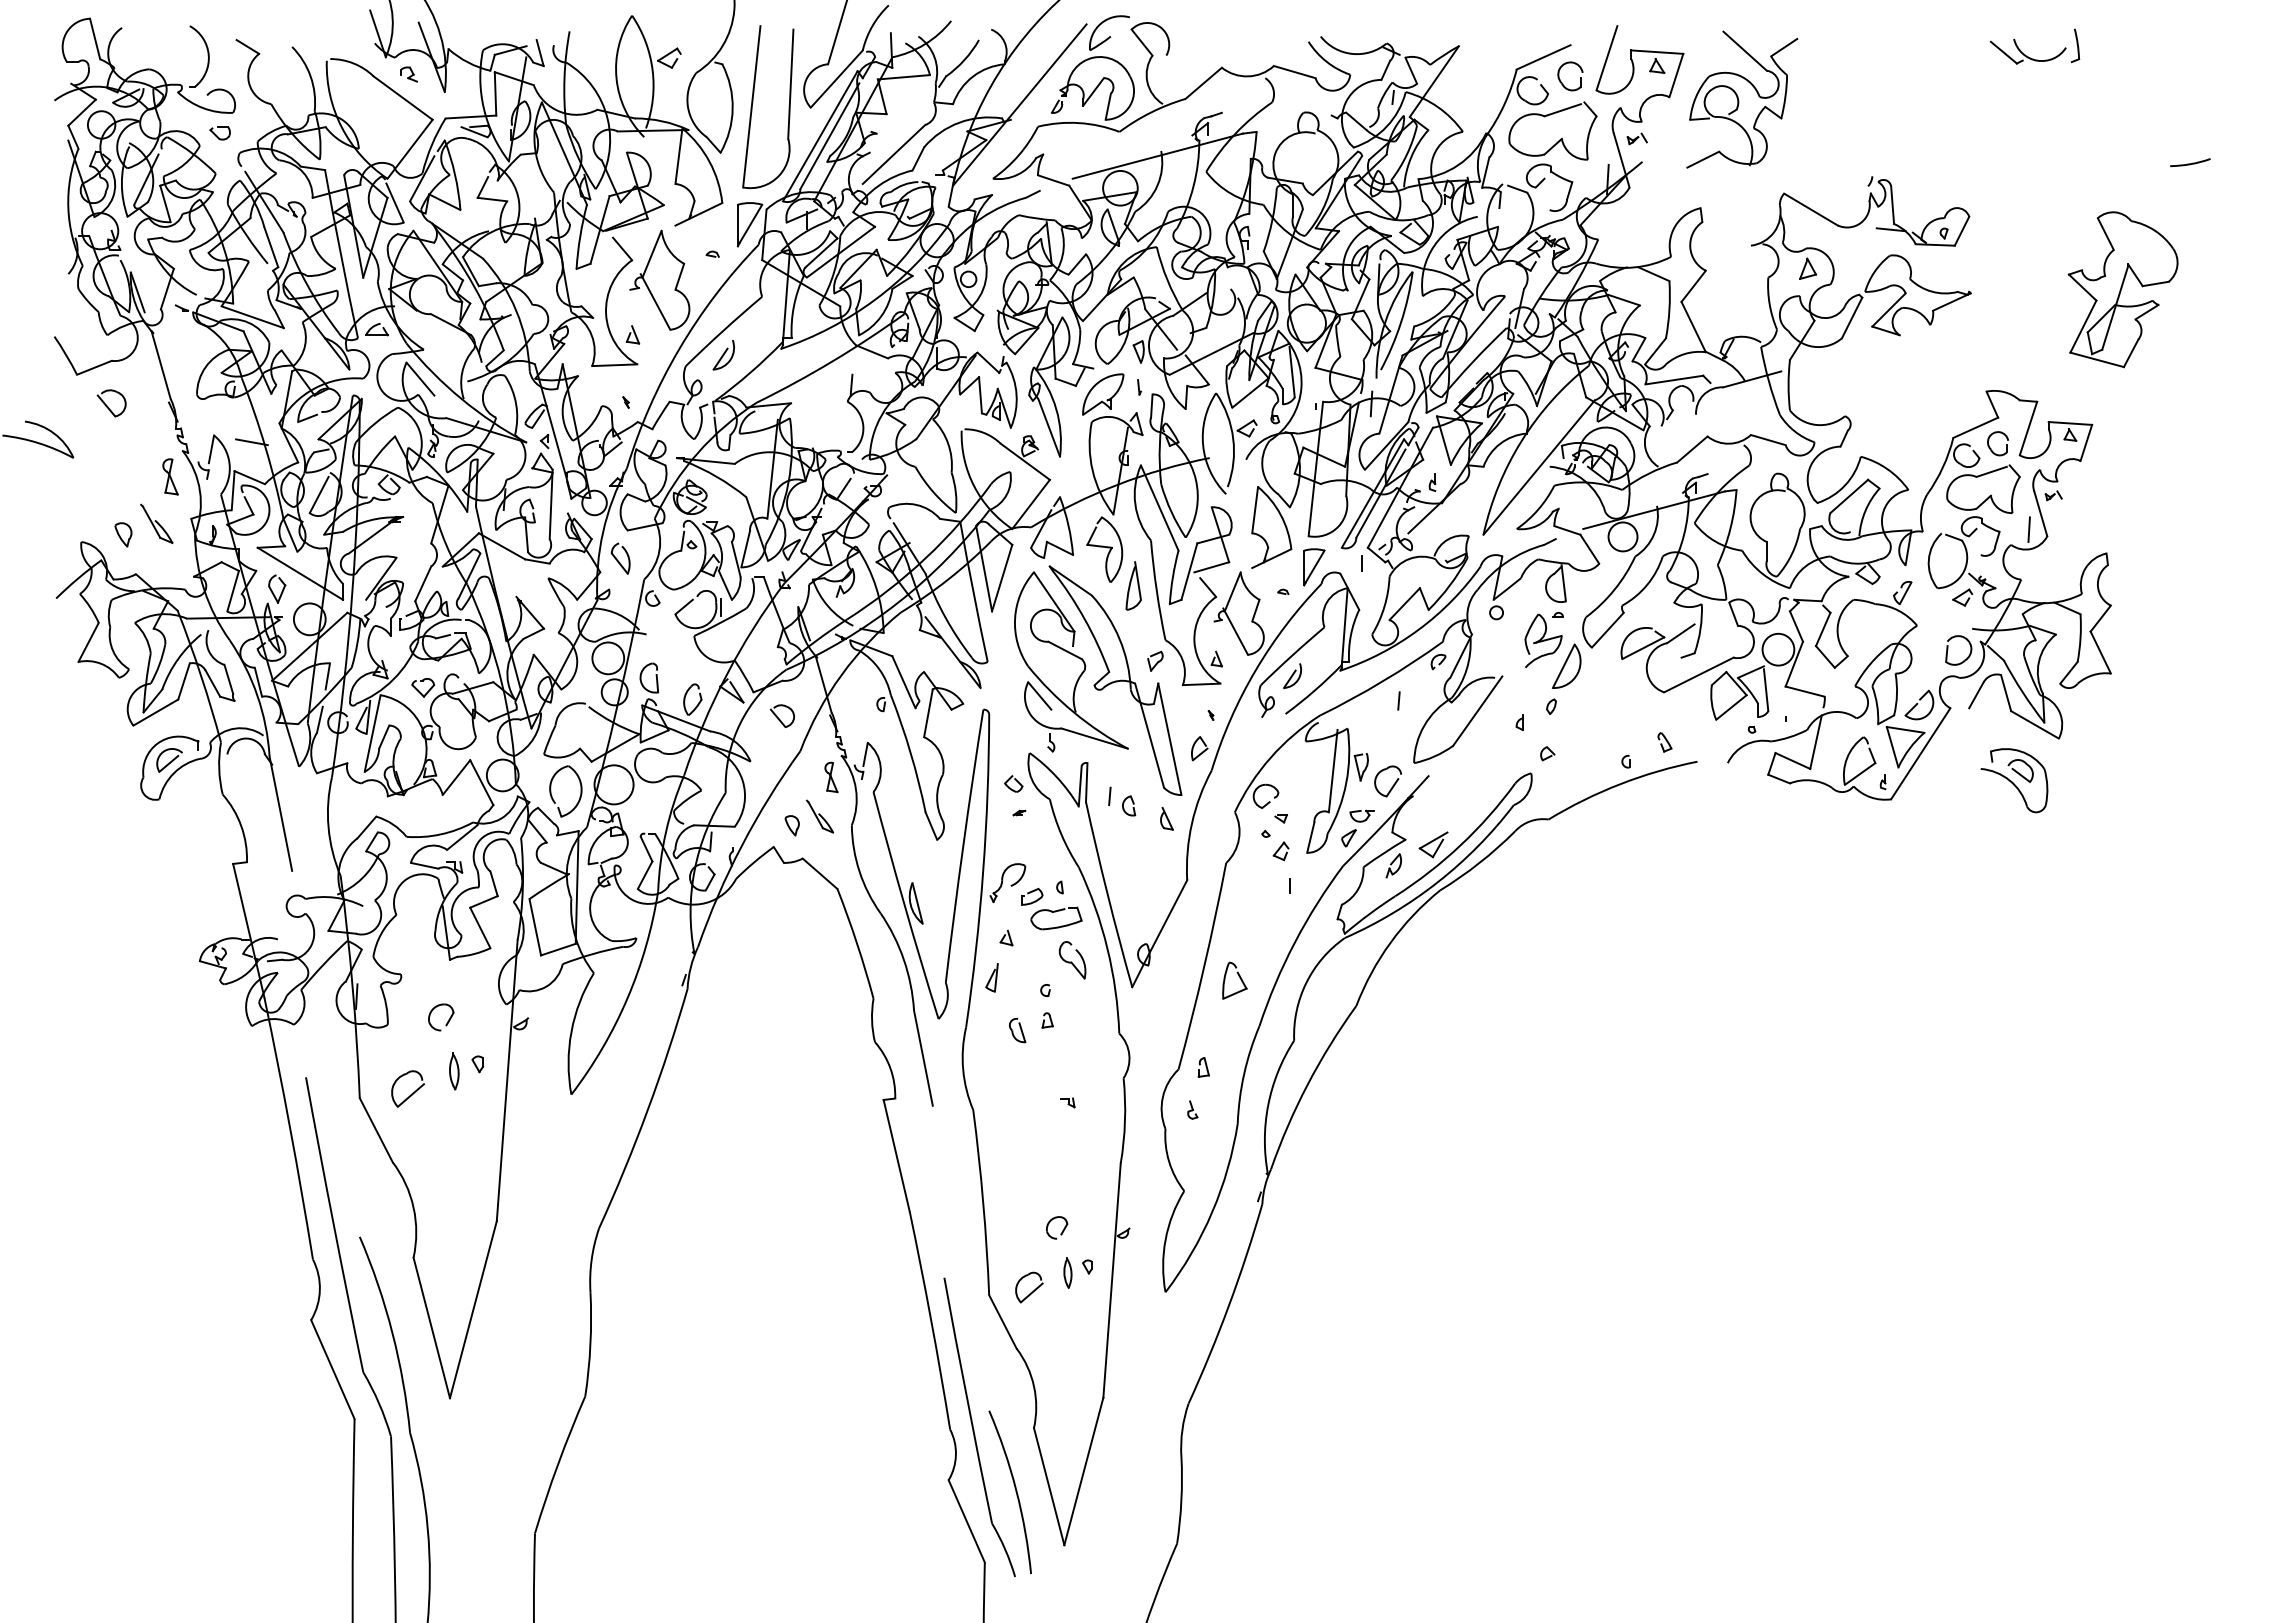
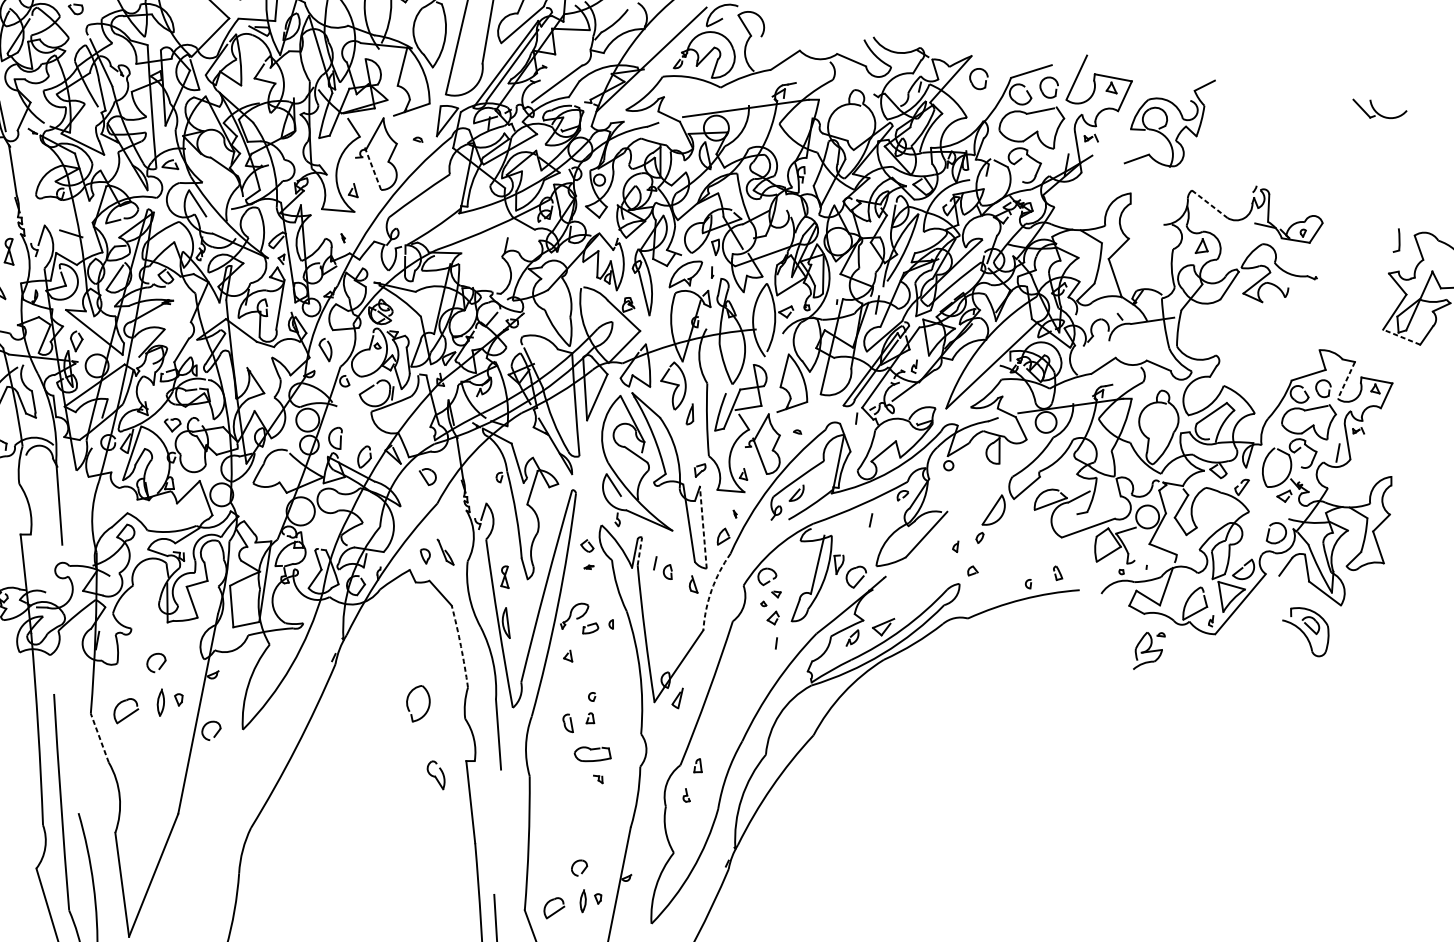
part: (2075, 45) -> (1397, 240), moved
line: (1744, 50) -> (1176, 84), removed
part: (1464, 82) -> (972, 82), added
line: (1811, 209) -> (1210, 204), solid -> dashed
line: (1951, 301) -> (1302, 282), removed
line: (655, 302) -> (372, 169), solid -> dashed
part: (723, 355) -> (417, 213), removed
line: (2097, 359) -> (1402, 336), solid -> dashed
line: (1674, 379) -> (1096, 314), removed
line: (2028, 429) -> (1346, 381), solid -> dashed
line: (1159, 507) -> (716, 360), removed
part: (1314, 567) -> (822, 417), removed
part: (1133, 585) -> (690, 414), size x0.6
part: (1543, 640) -> (1148, 651), moved
line: (1765, 690) -> (1134, 545), removed
line: (319, 719) -> (95, 438), removed
line: (1169, 739) -> (703, 527), solid -> dashed
part: (831, 777) -> (505, 577), moved
line: (1086, 782) -> (639, 551), solid -> dashed
part: (552, 795) -> (408, 705), moved
arc: (1191, 823) -> (711, 589), solid -> dashed
part: (1357, 828) -> (830, 608), removed
part: (1056, 918) -> (592, 754), moved
arc: (857, 943) -> (461, 646), solid -> dashed
part: (1072, 960) -> (436, 775), moved
part: (991, 977) -> (677, 697), moved
part: (1234, 980) -> (728, 706), removed
part: (534, 1105) -> (215, 734), added
line: (376, 1129) -> (100, 737), solid -> dashed

